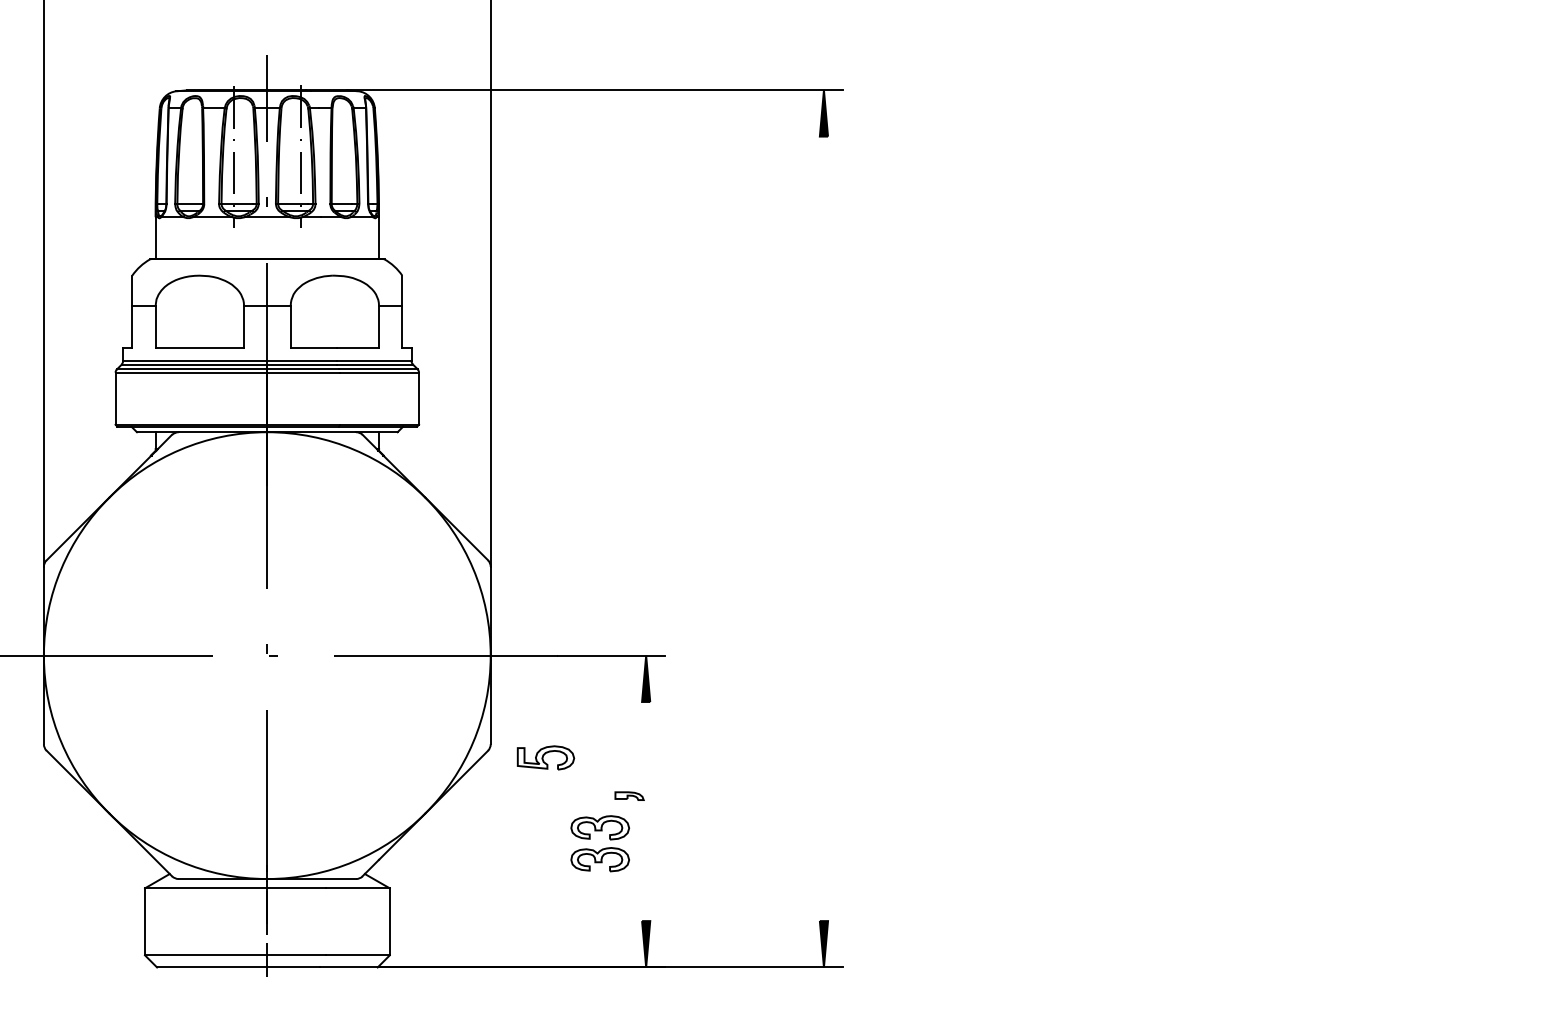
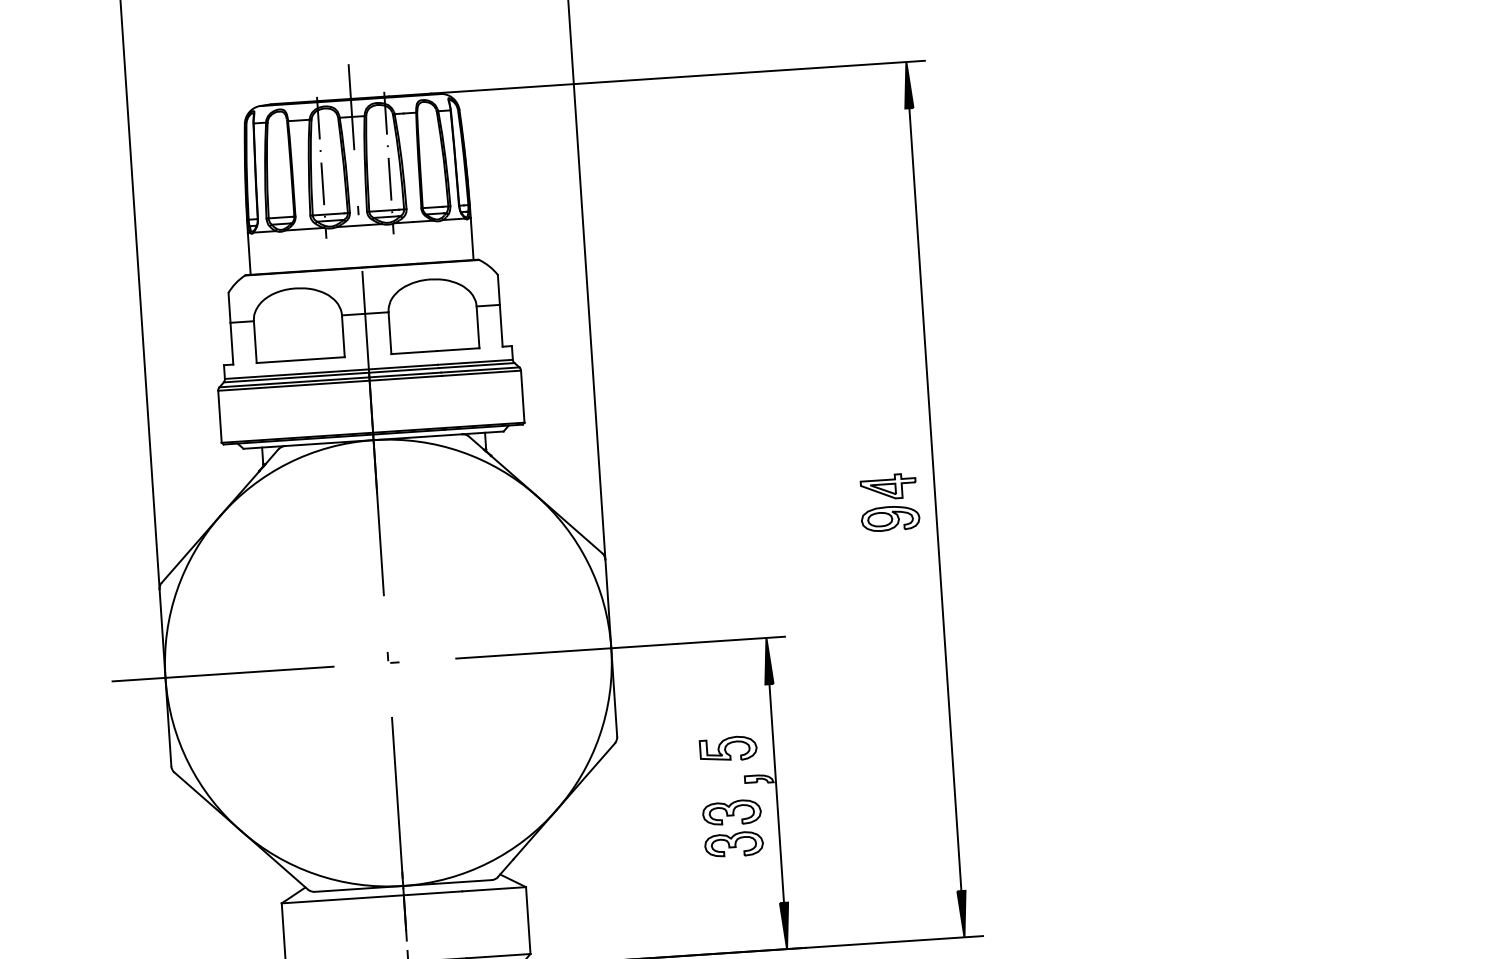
part: (777, 528) -> (889, 502), added
line: (823, 528) -> (934, 499), added
part: (545, 757) -> (727, 748), moved
line: (646, 811) -> (777, 793), added

